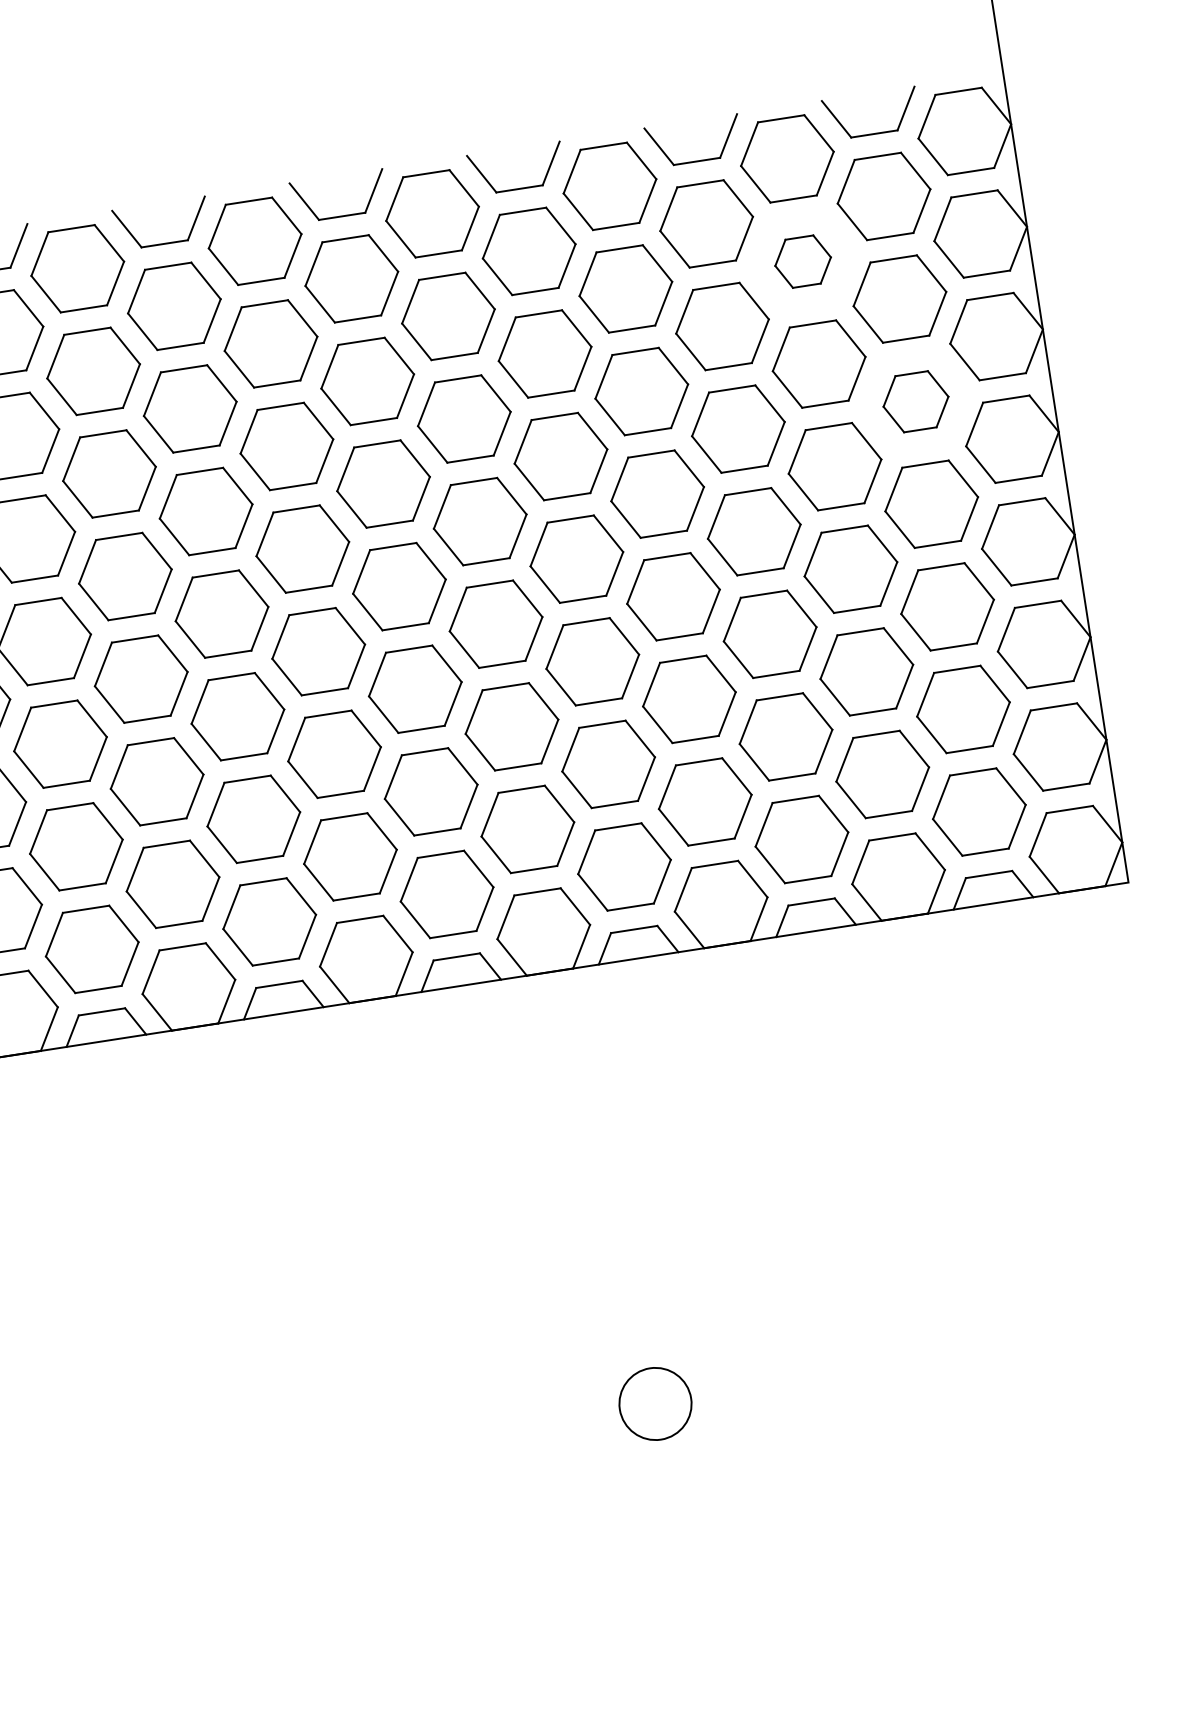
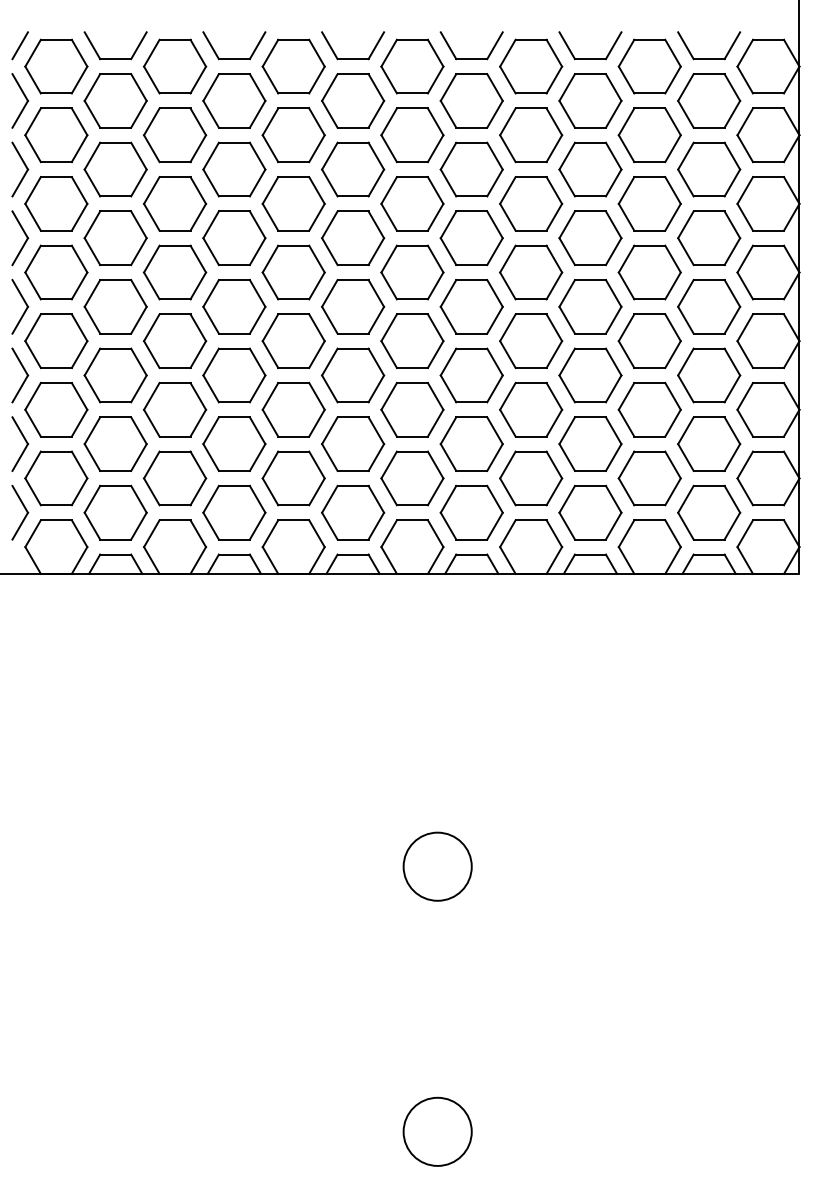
part: (802, 261) -> (649, 135), size x1.67
part: (916, 402) -> (709, 238), size x1.43
circle: (655, 1403) -> (437, 866), size x1.43

